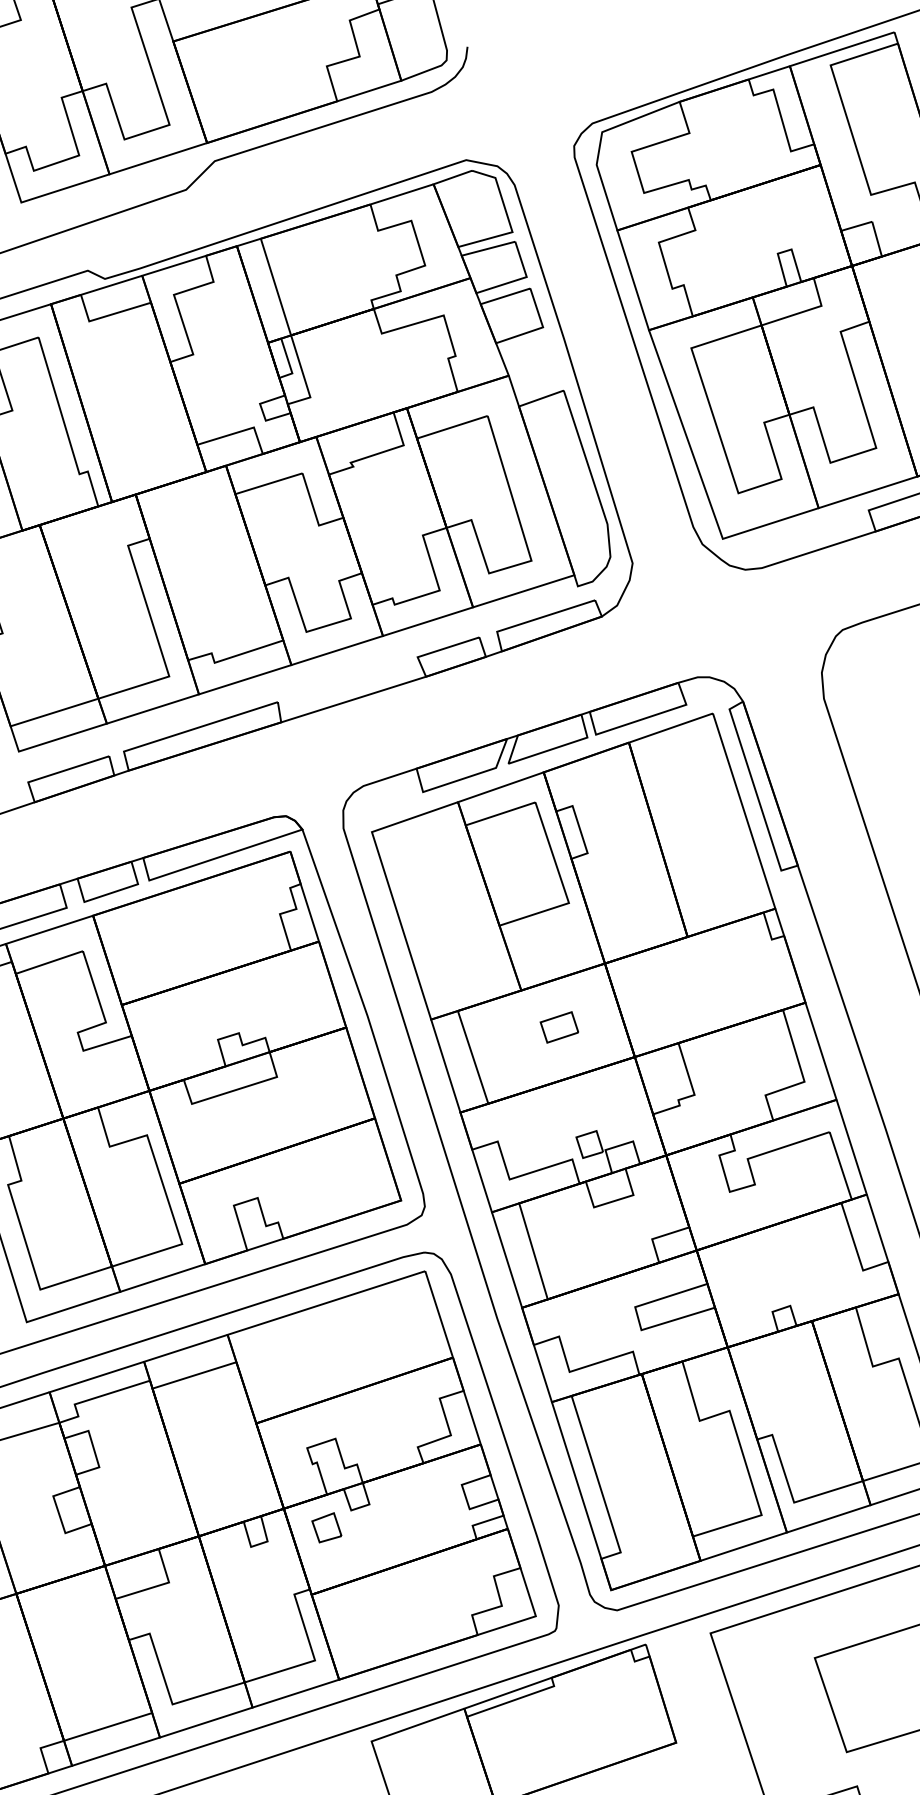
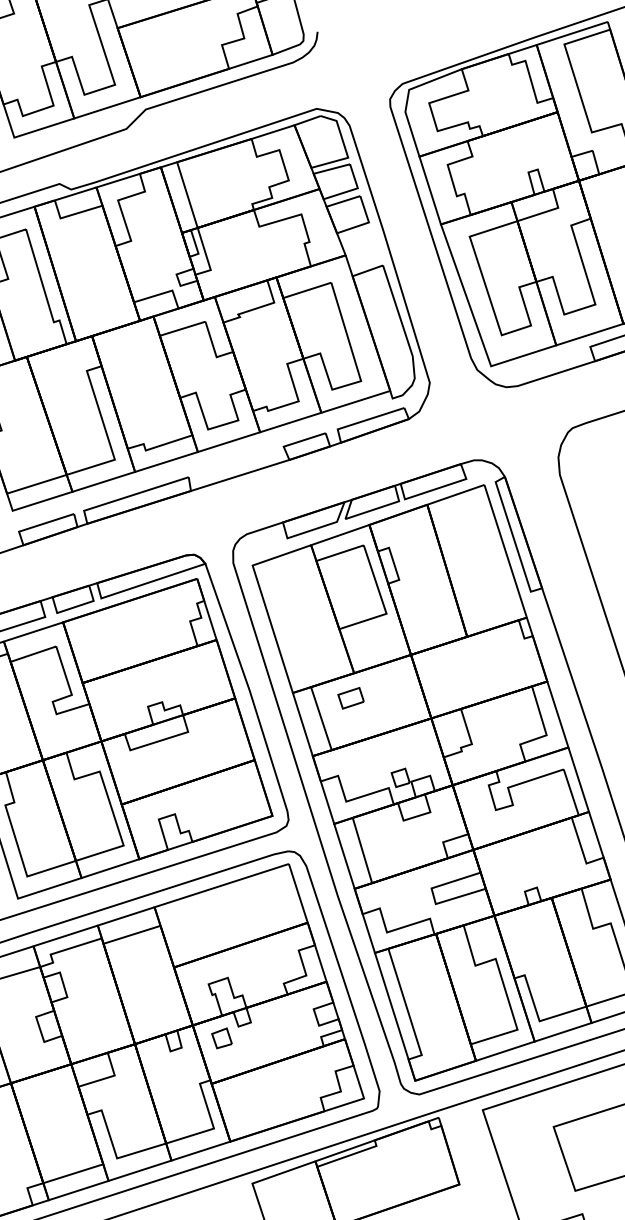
part: (558, 1027) -> (350, 698), moved

